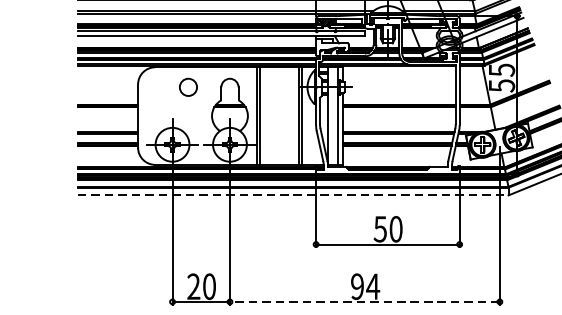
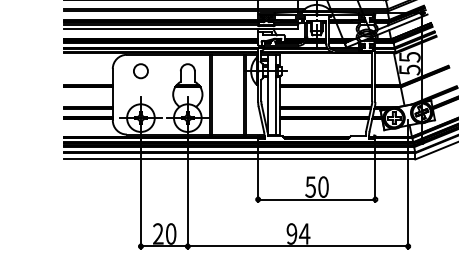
circle: (187, 87) -> (140, 71), moved
line: (293, 195) -> (239, 159), dashed -> solid
line: (364, 302) -> (297, 246), dashed -> solid

